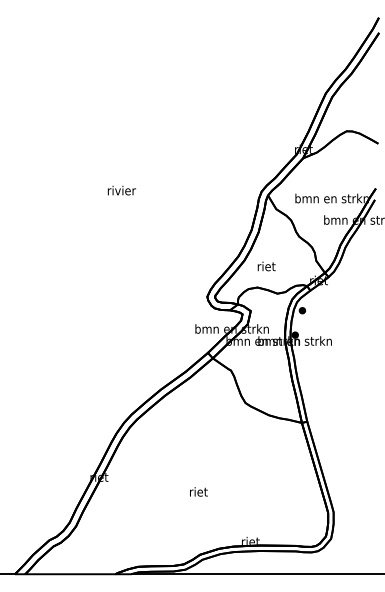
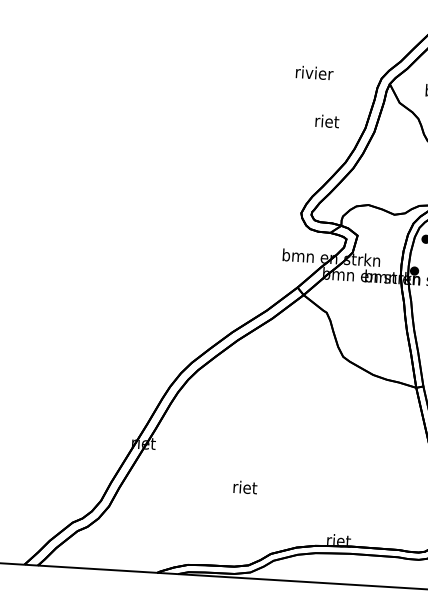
text: (121, 190) -> (314, 72), moved
text: (266, 266) -> (327, 121), moved
text: (198, 491) -> (244, 486), moved

